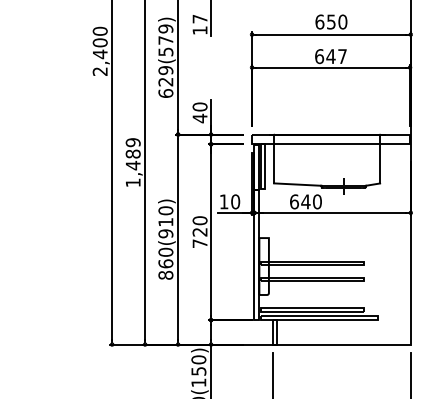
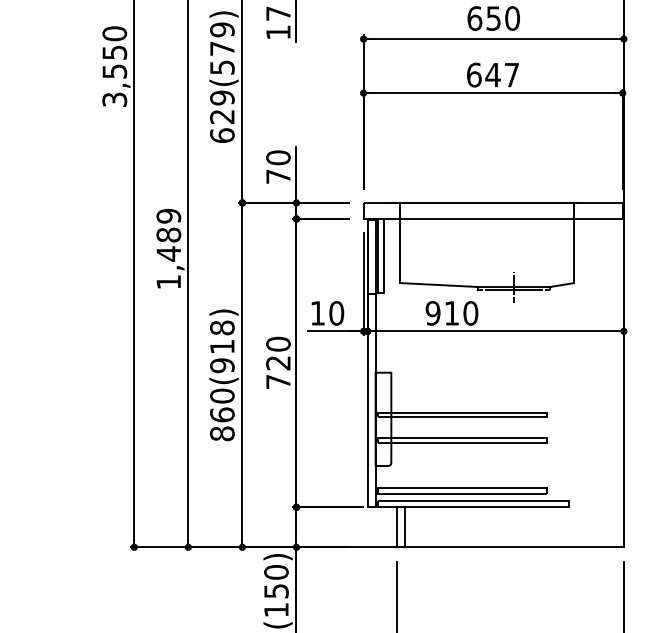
text: (99, 56) -> (113, 75), 2,400 -> 3,550
text: (199, 118) -> (277, 176), 40 -> 70
text: (299, 201) -> (441, 312), 640 -> 910
text: (165, 210) -> (221, 327), 860(910) -> 860(918)

